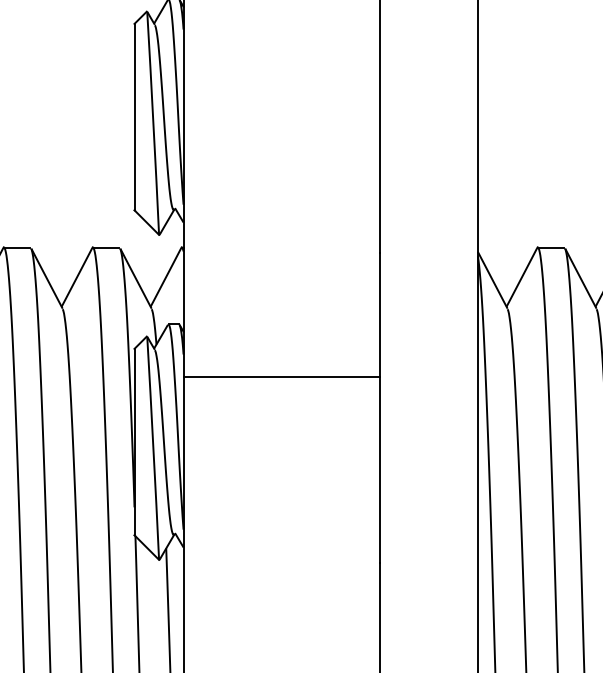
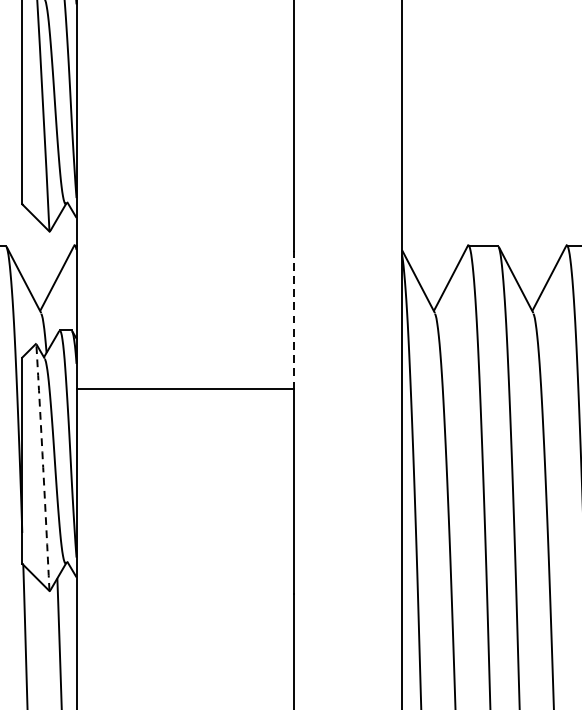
line: (379, 314) -> (293, 319), solid -> dashed
arc: (153, 448) -> (43, 467), solid -> dashed

